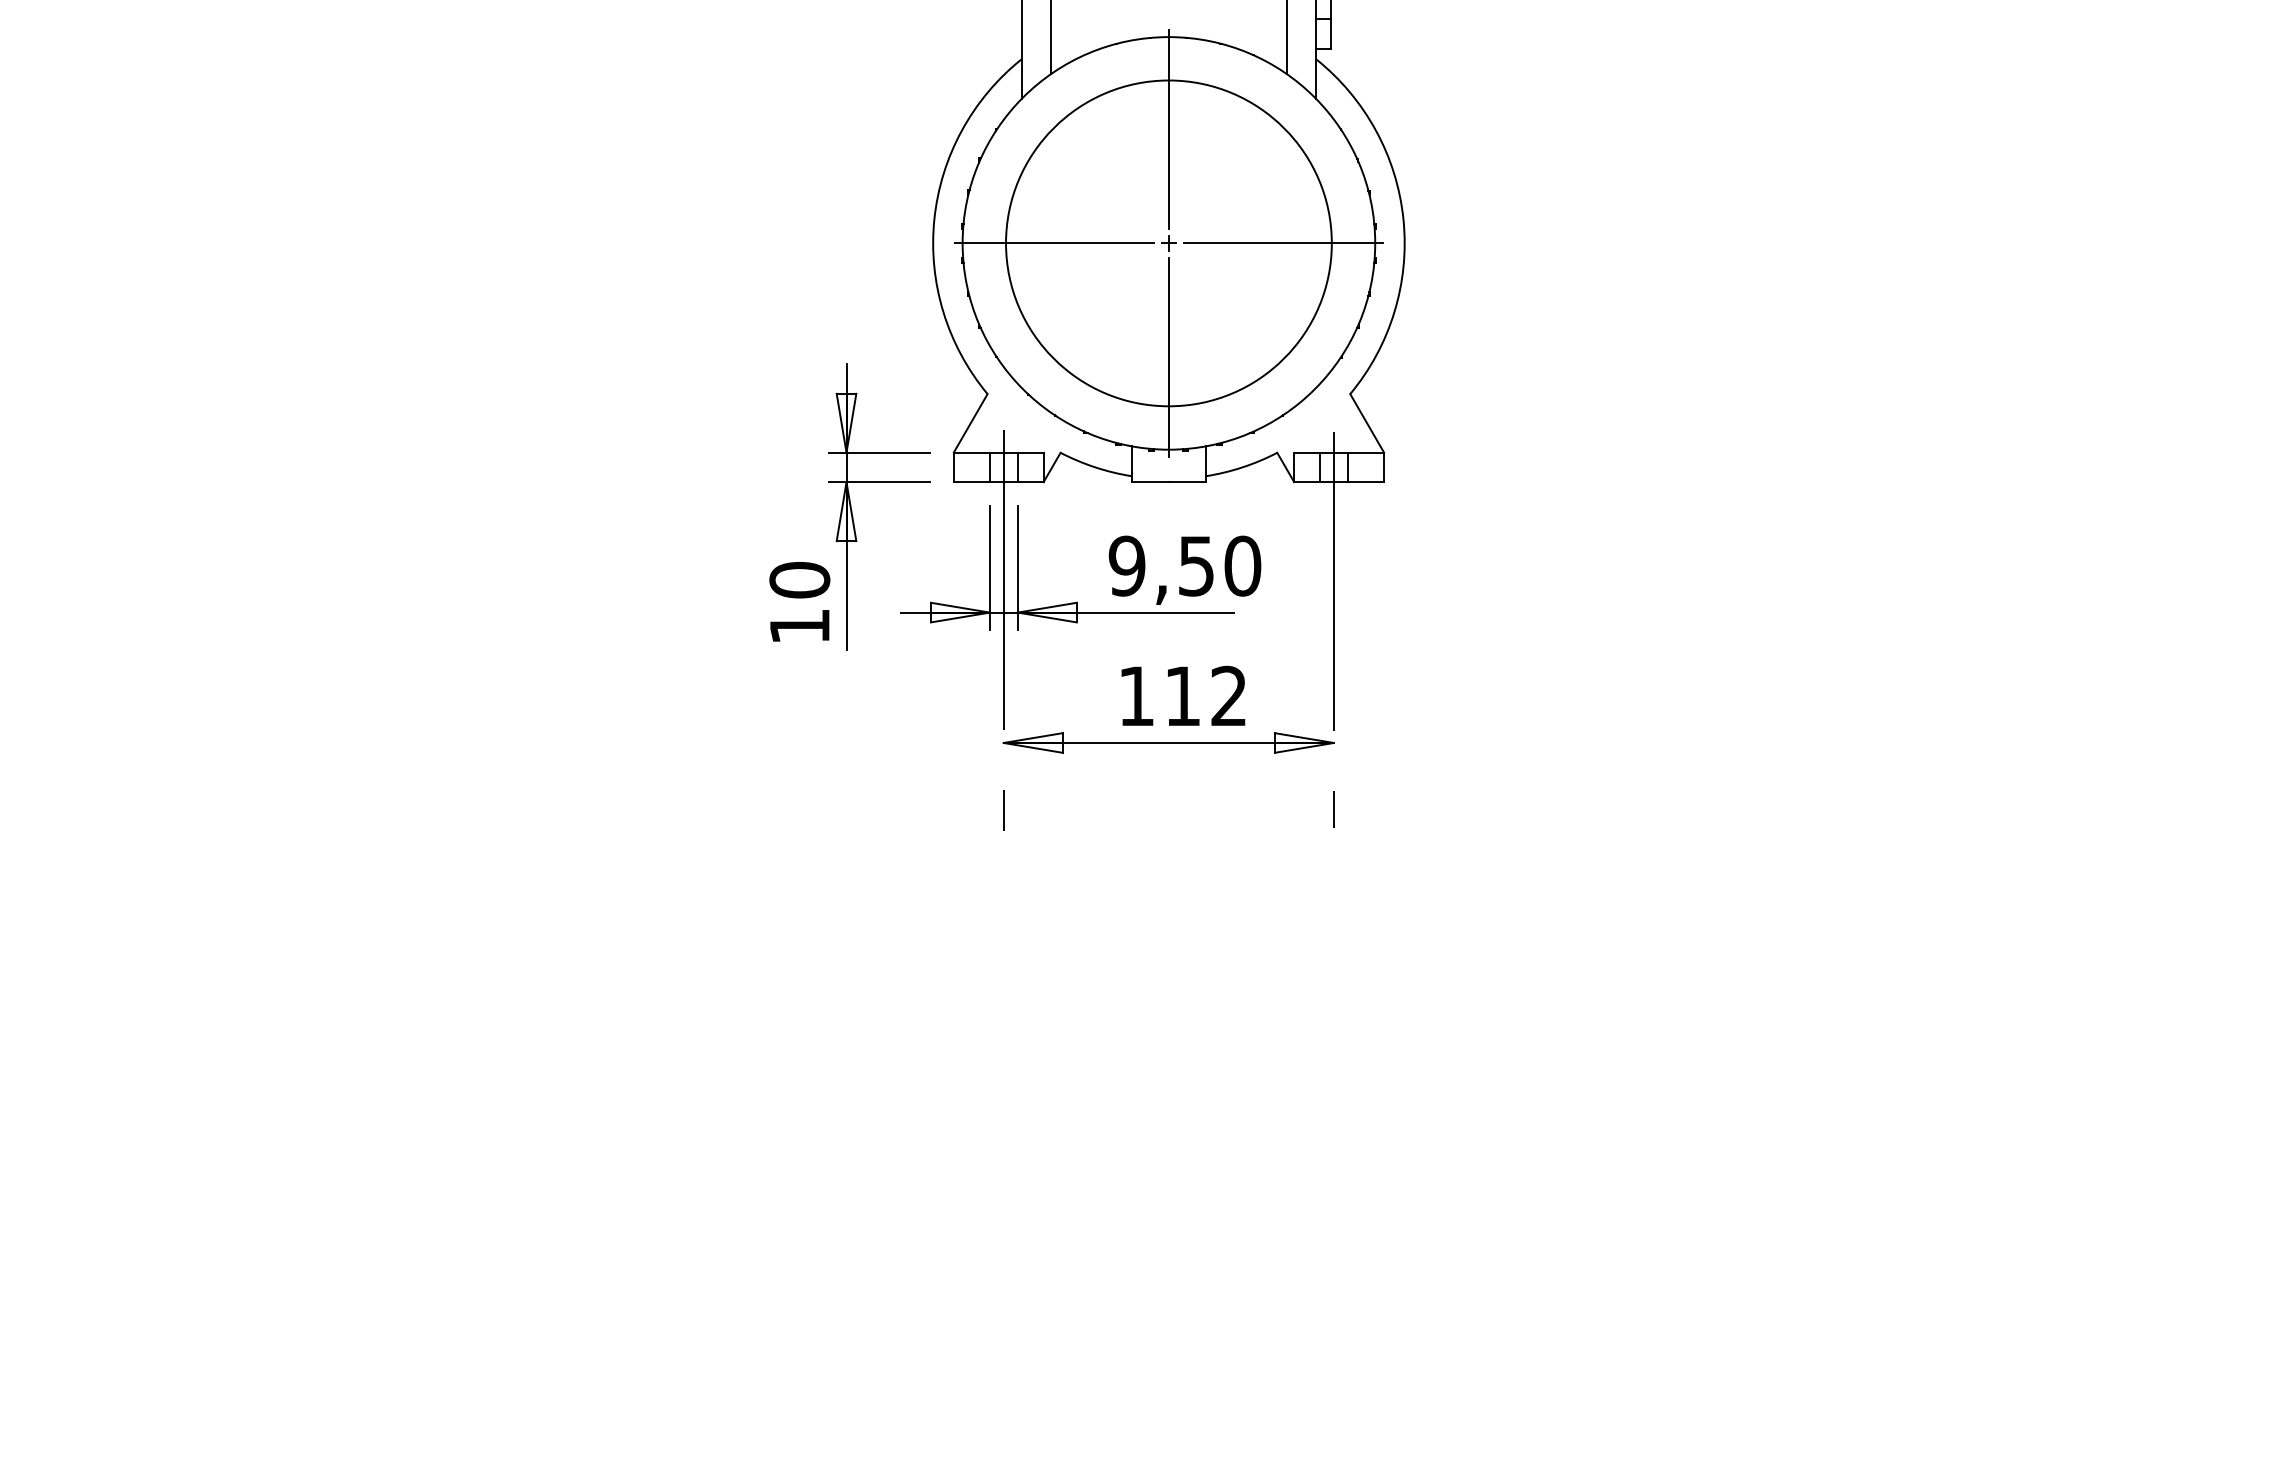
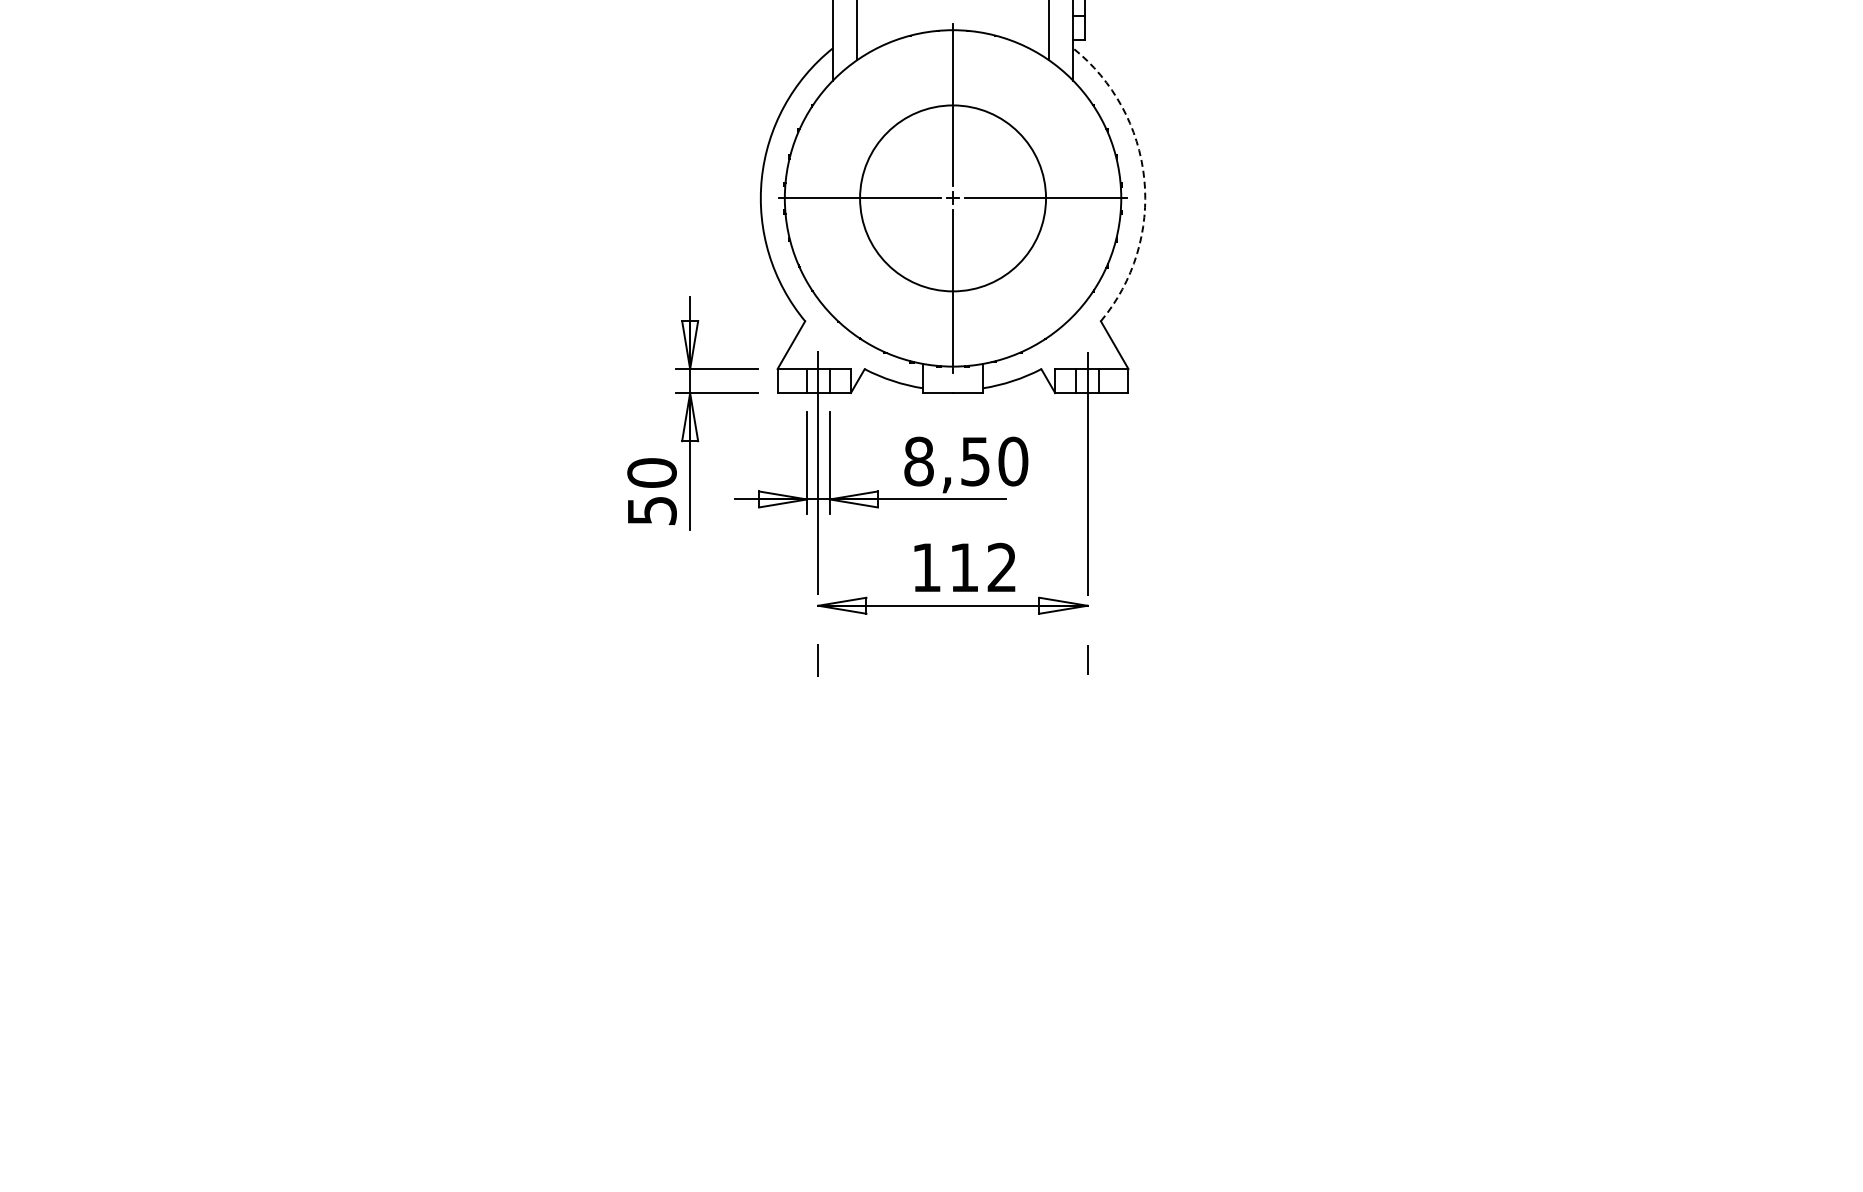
arc: (1403, 220) -> (1144, 179), solid -> dashed
circle: (1168, 243) -> (952, 198), size x0.7
text: (1126, 566) -> (918, 461), 9,50 -> 8,50
text: (800, 626) -> (652, 510), 10 -> 50

